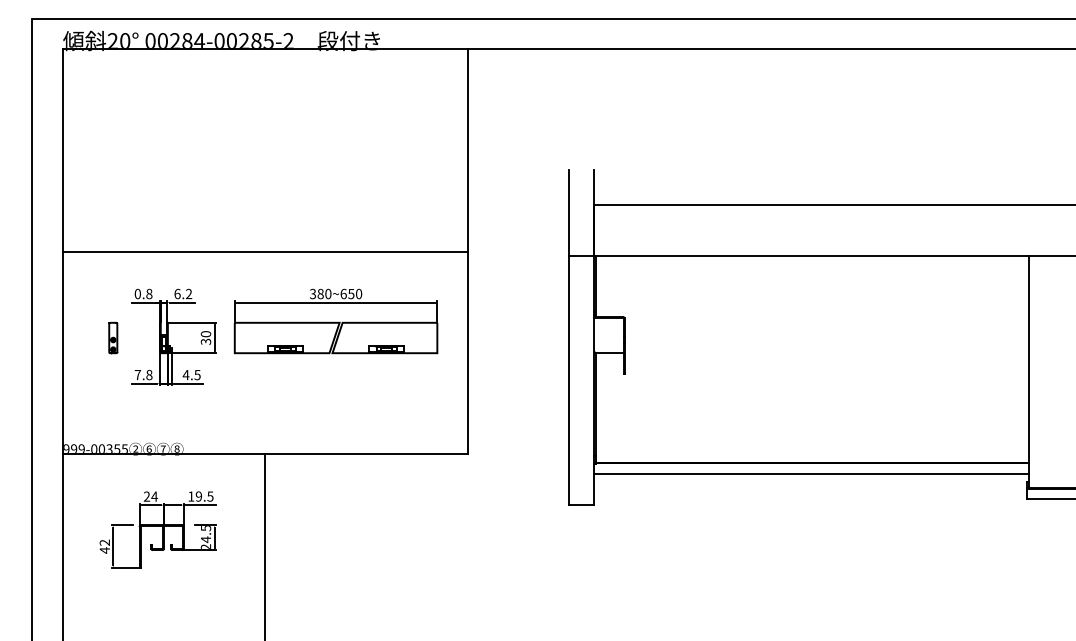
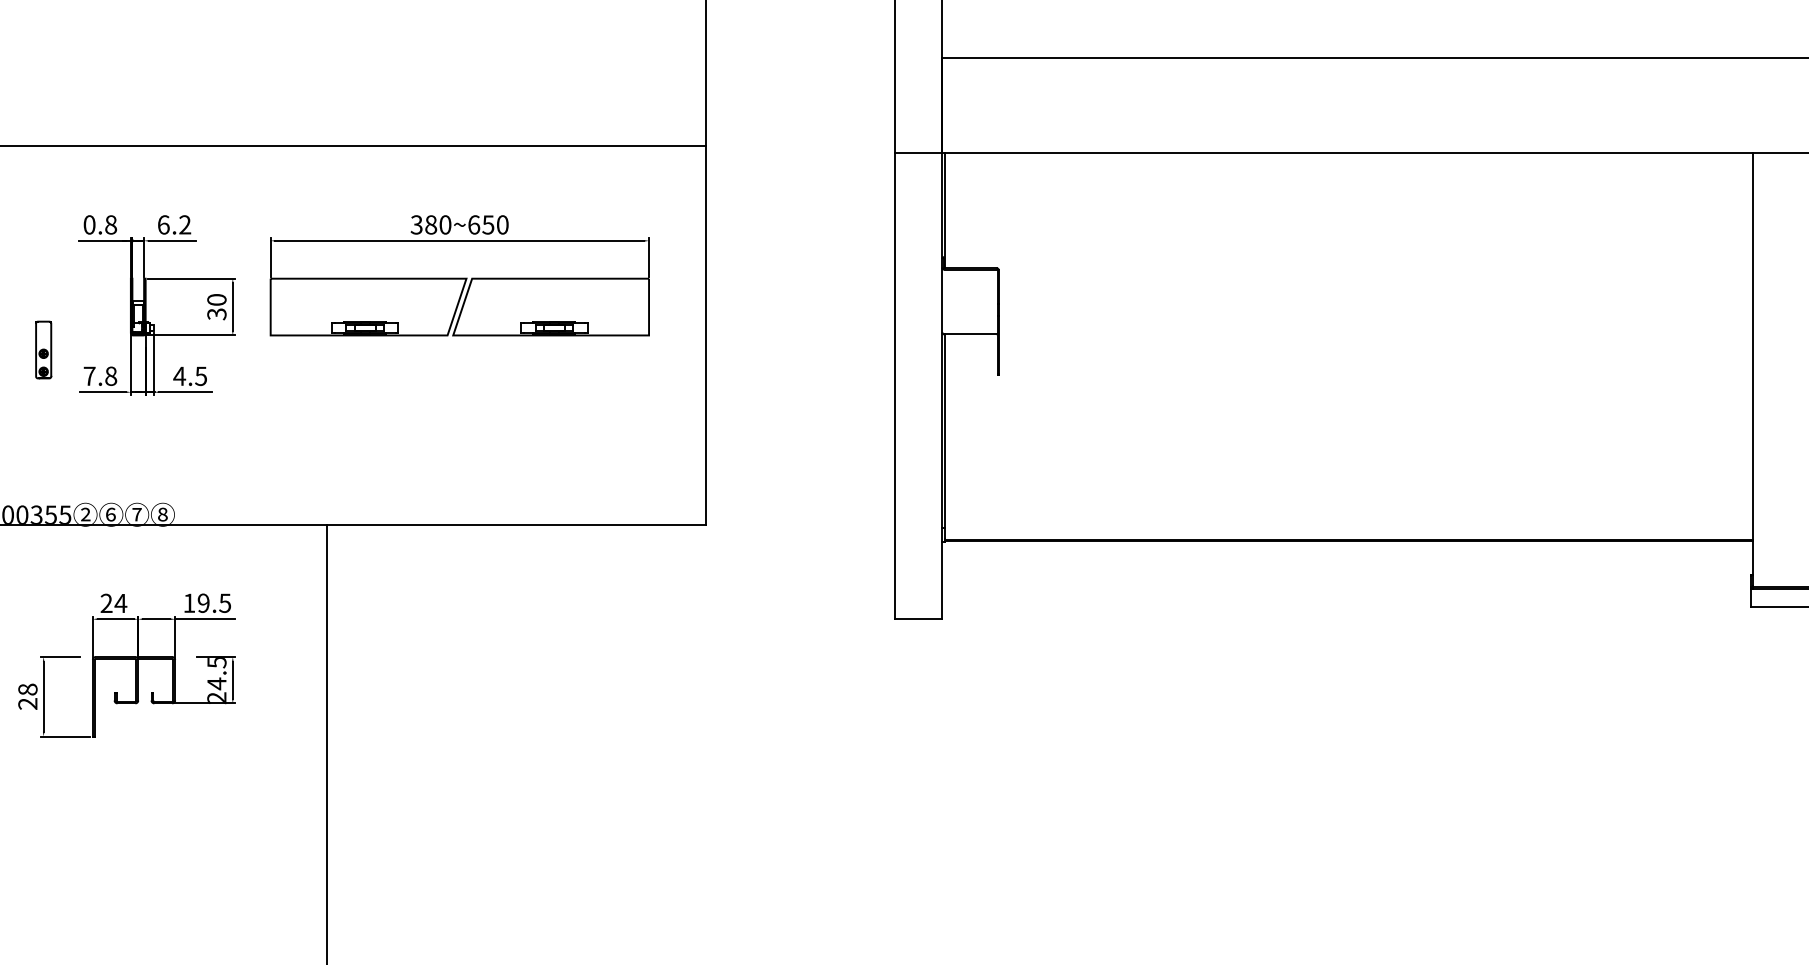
part: (113, 337) -> (44, 349), moved
line: (811, 473) -> (1348, 560), removed
text: (104, 546) -> (27, 696), 42 -> 28

